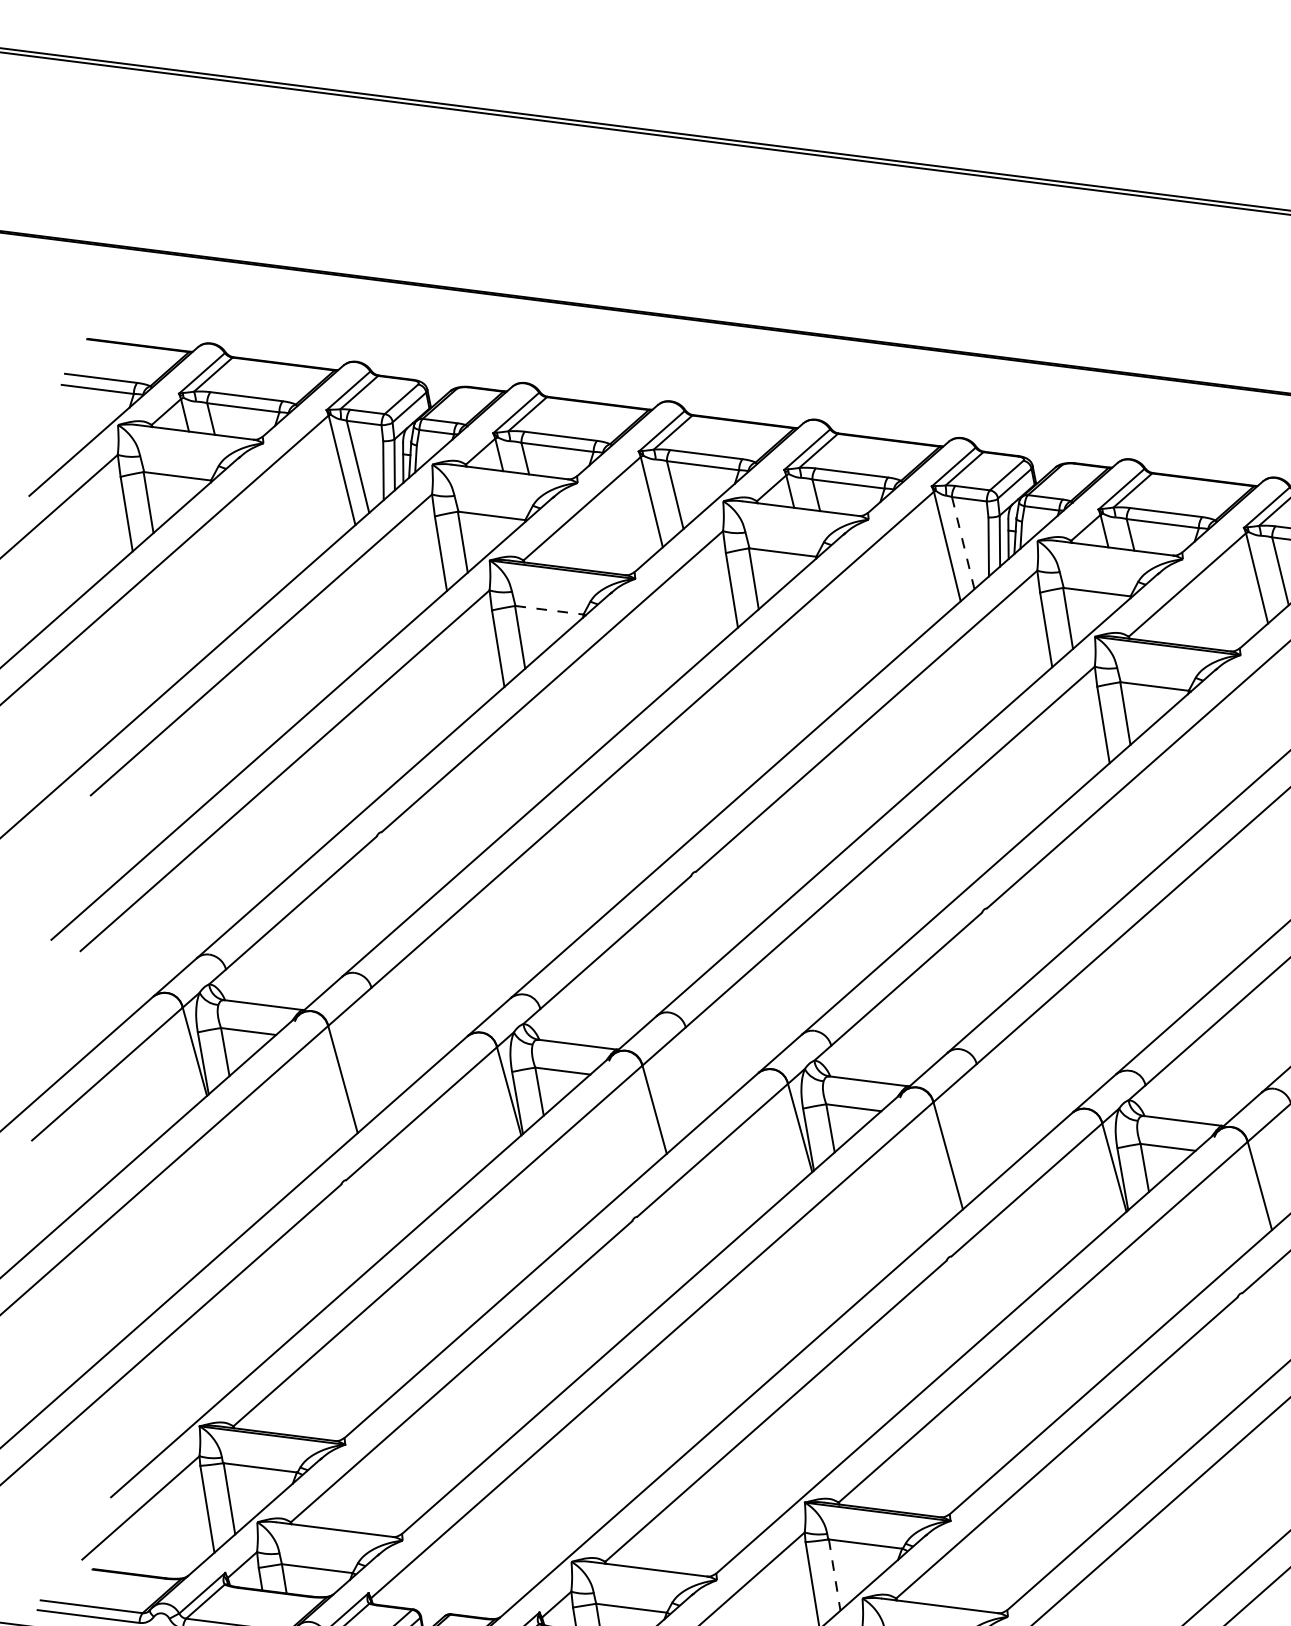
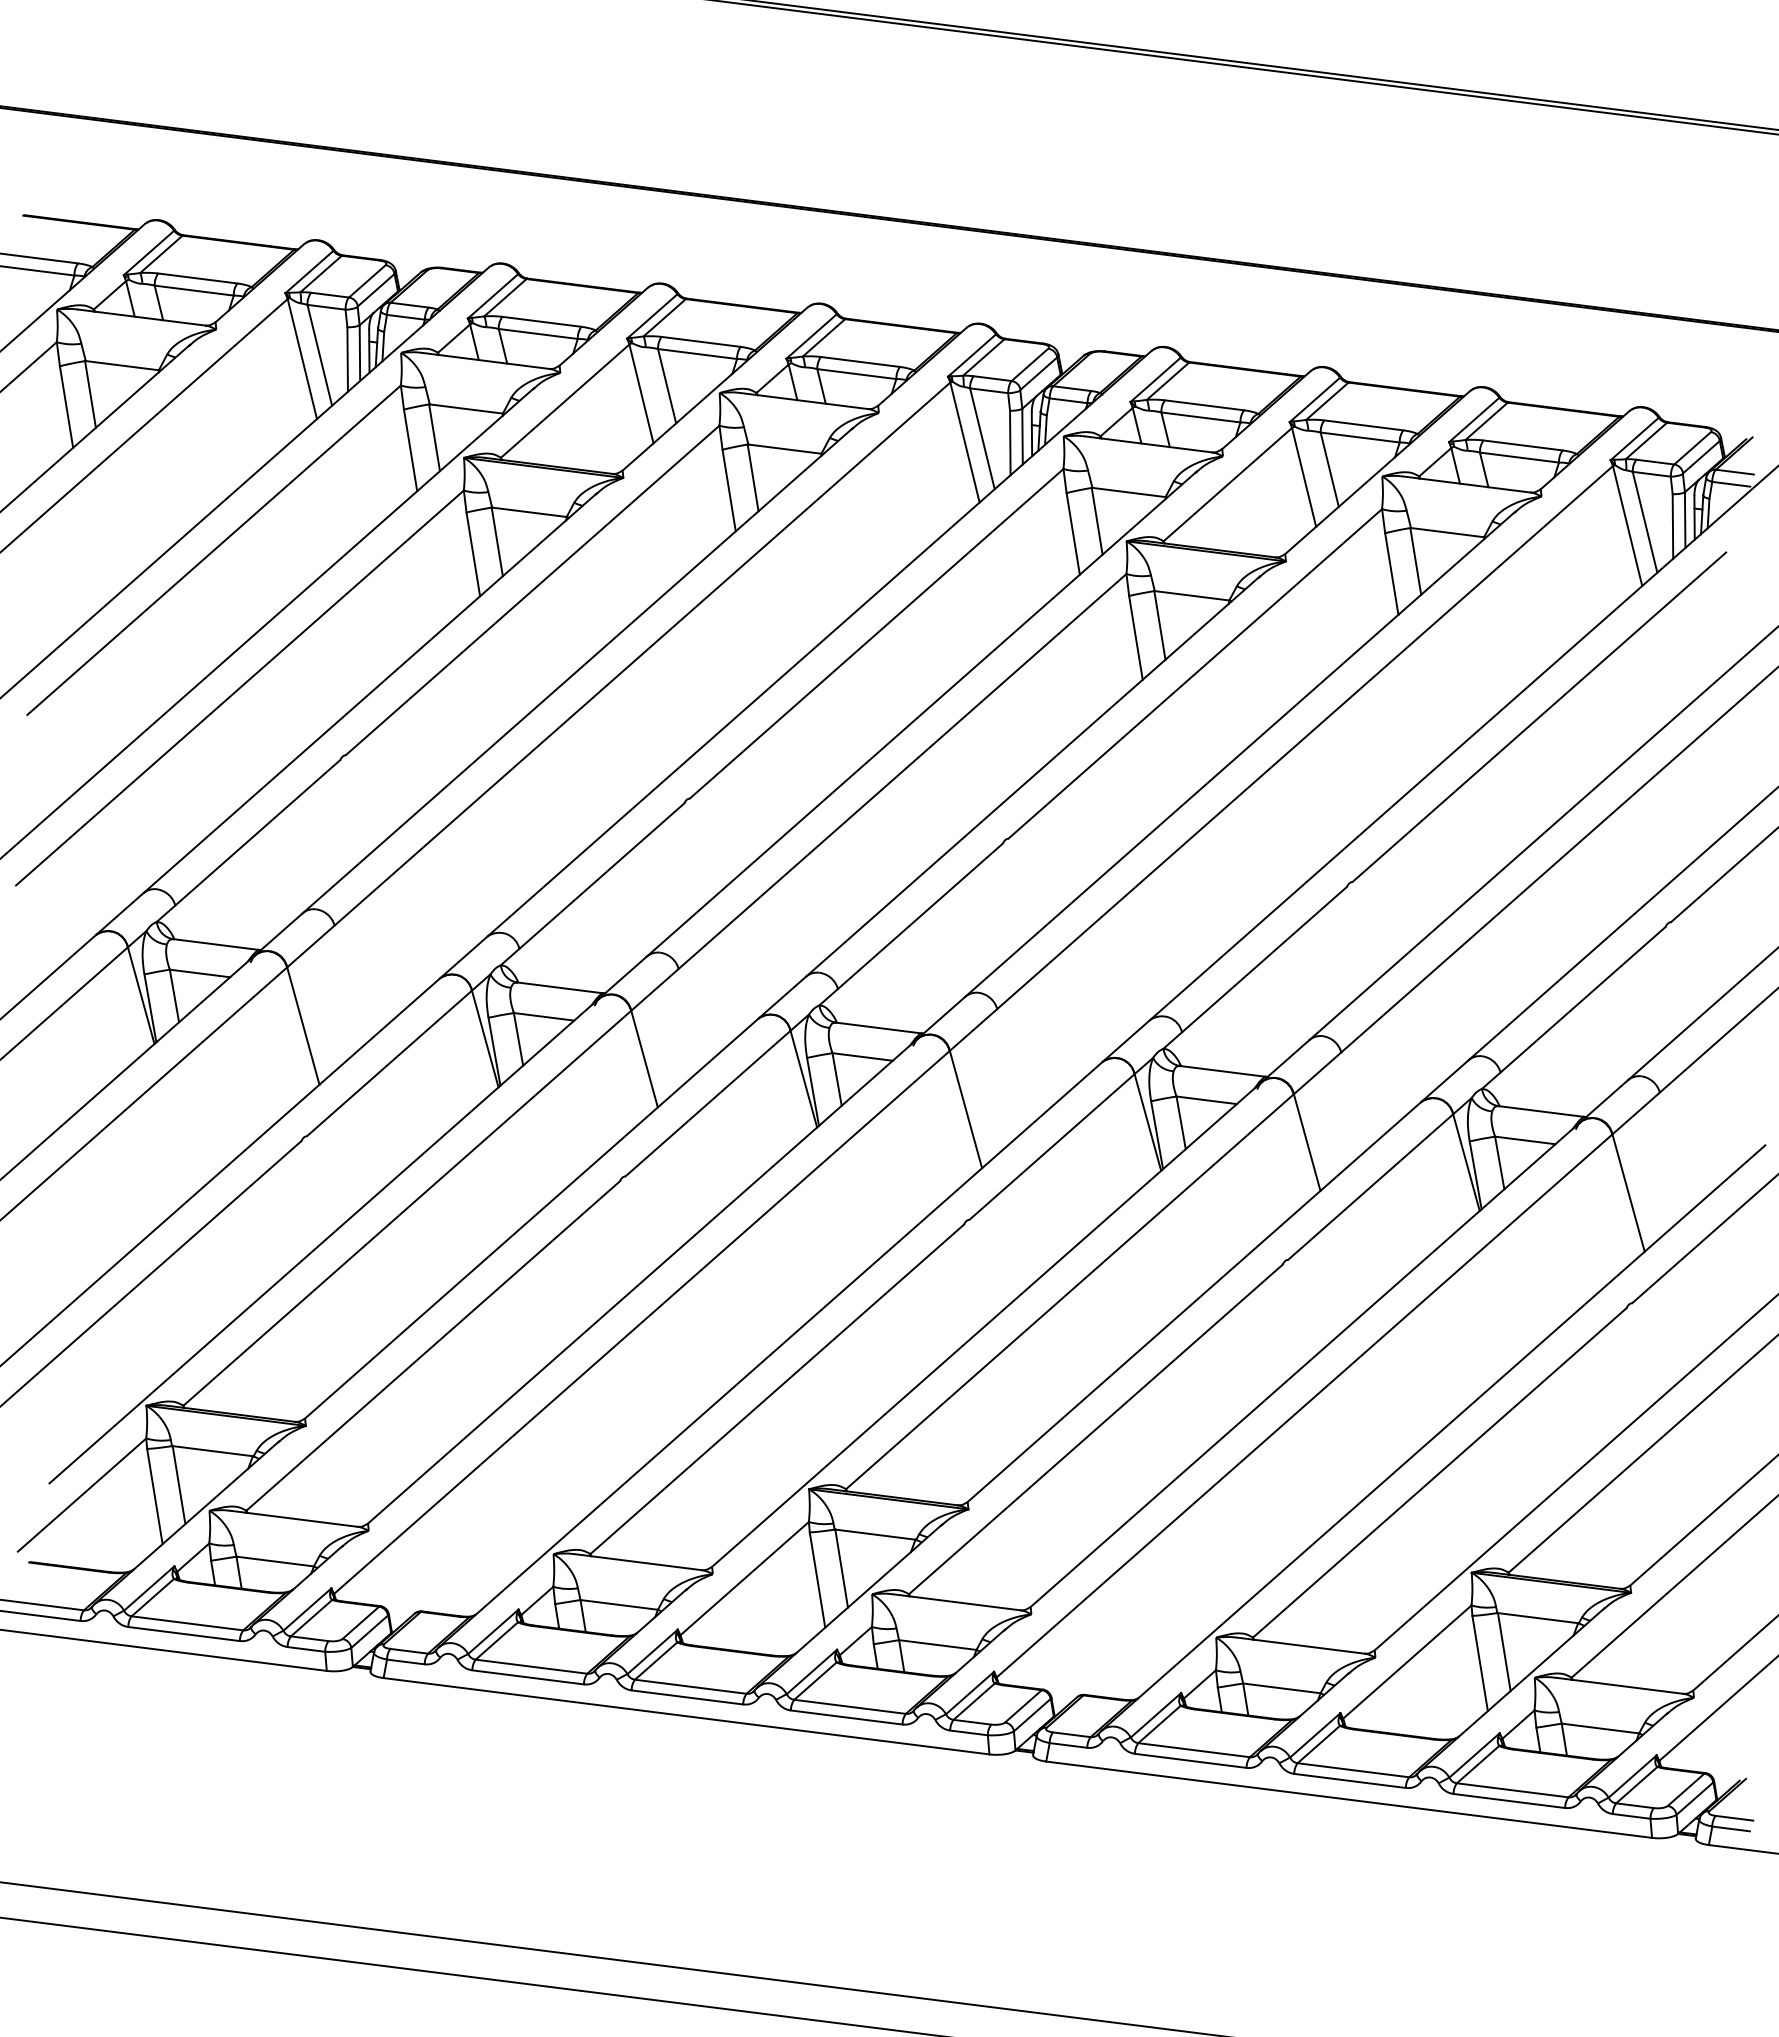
line: (963, 542) -> (982, 438), dashed -> solid
line: (549, 610) -> (529, 512), dashed -> solid
line: (834, 1574) -> (841, 1568), dashed -> solid

